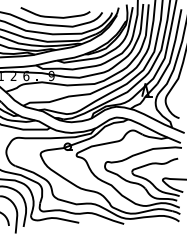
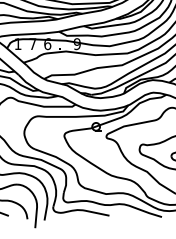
text: (13, 75) -> (32, 43), 2 -> 7

